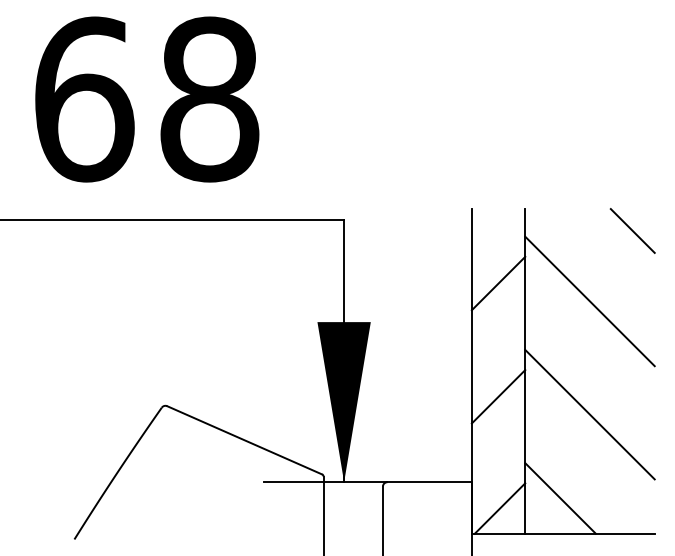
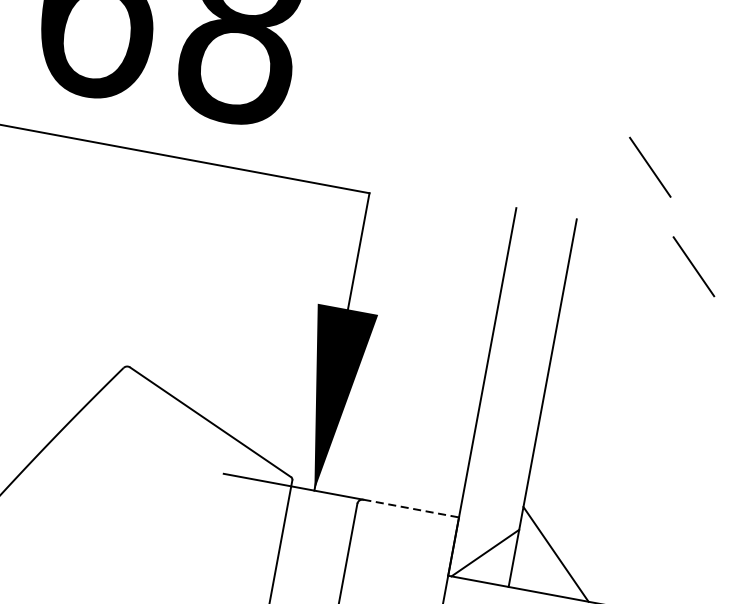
line: (579, 152) -> (650, 166), added
line: (498, 283) -> (530, 298), removed
line: (589, 301) -> (630, 337), removed
line: (498, 396) -> (507, 425), removed
line: (589, 414) -> (606, 465), removed
line: (430, 482) -> (412, 509), solid -> dashed

